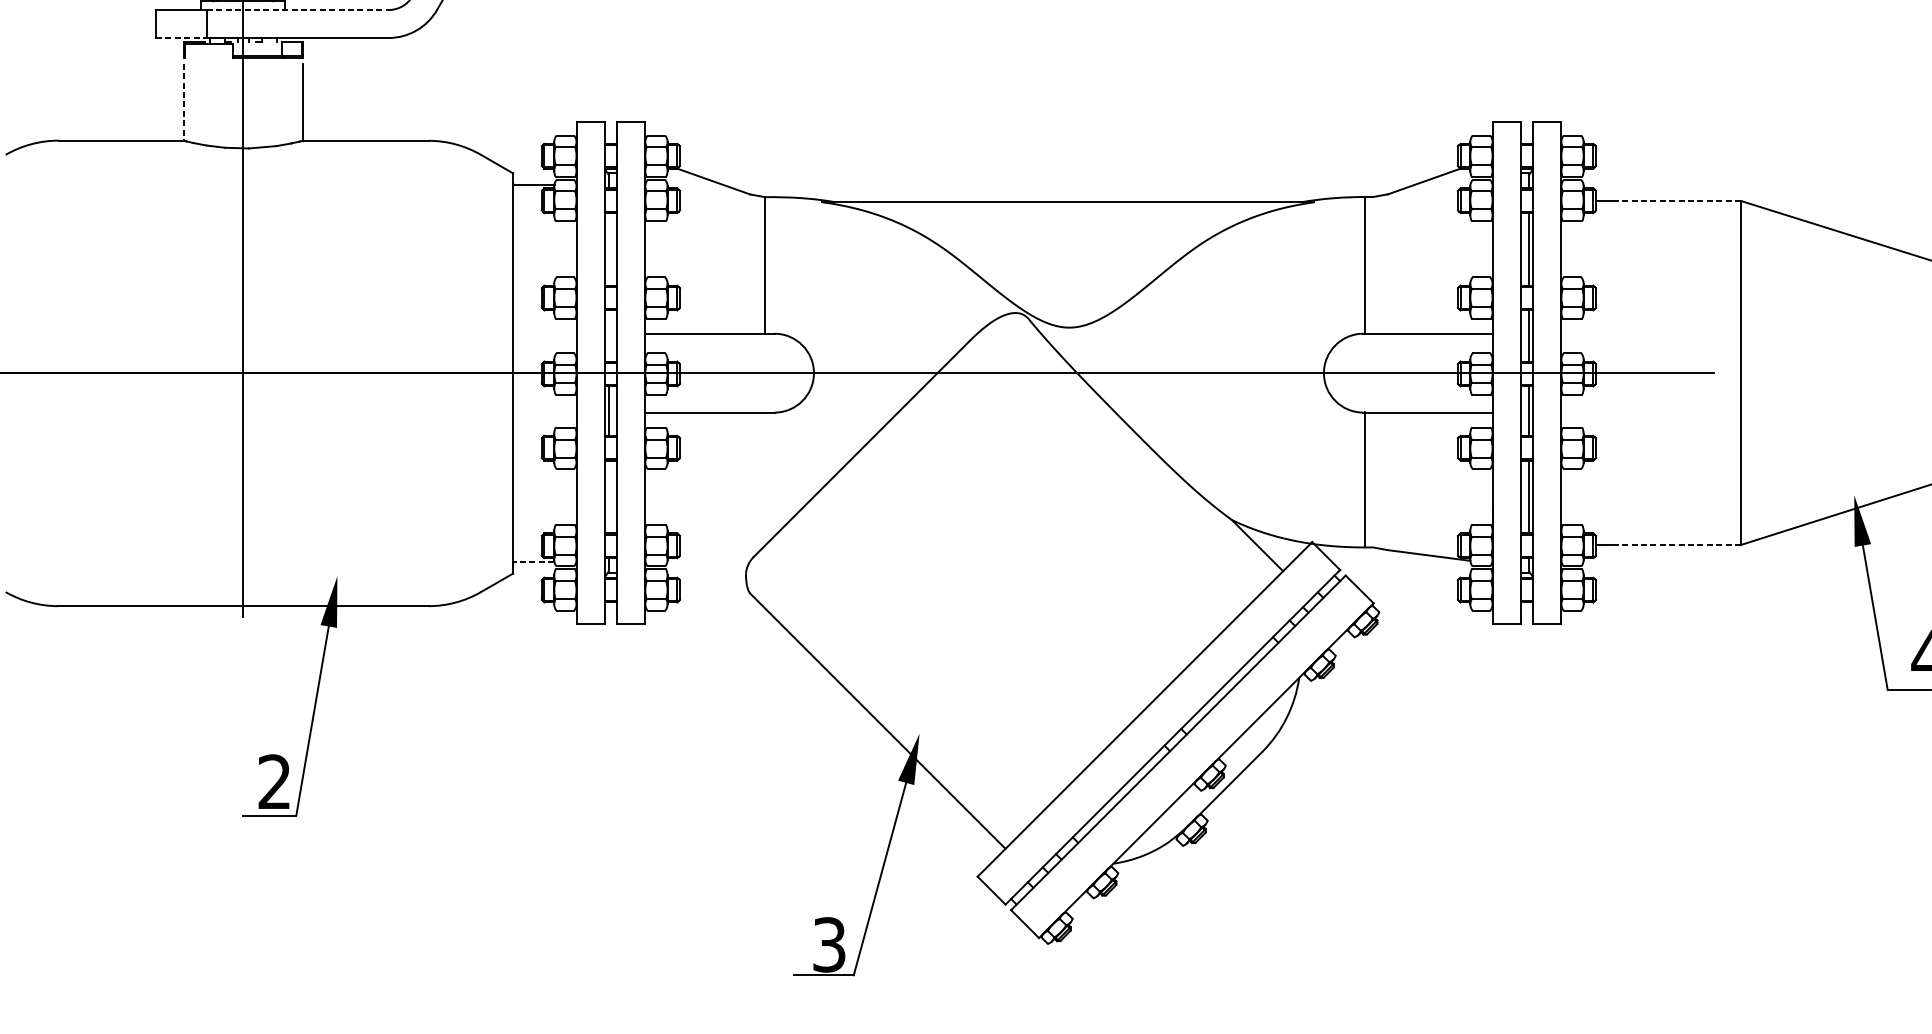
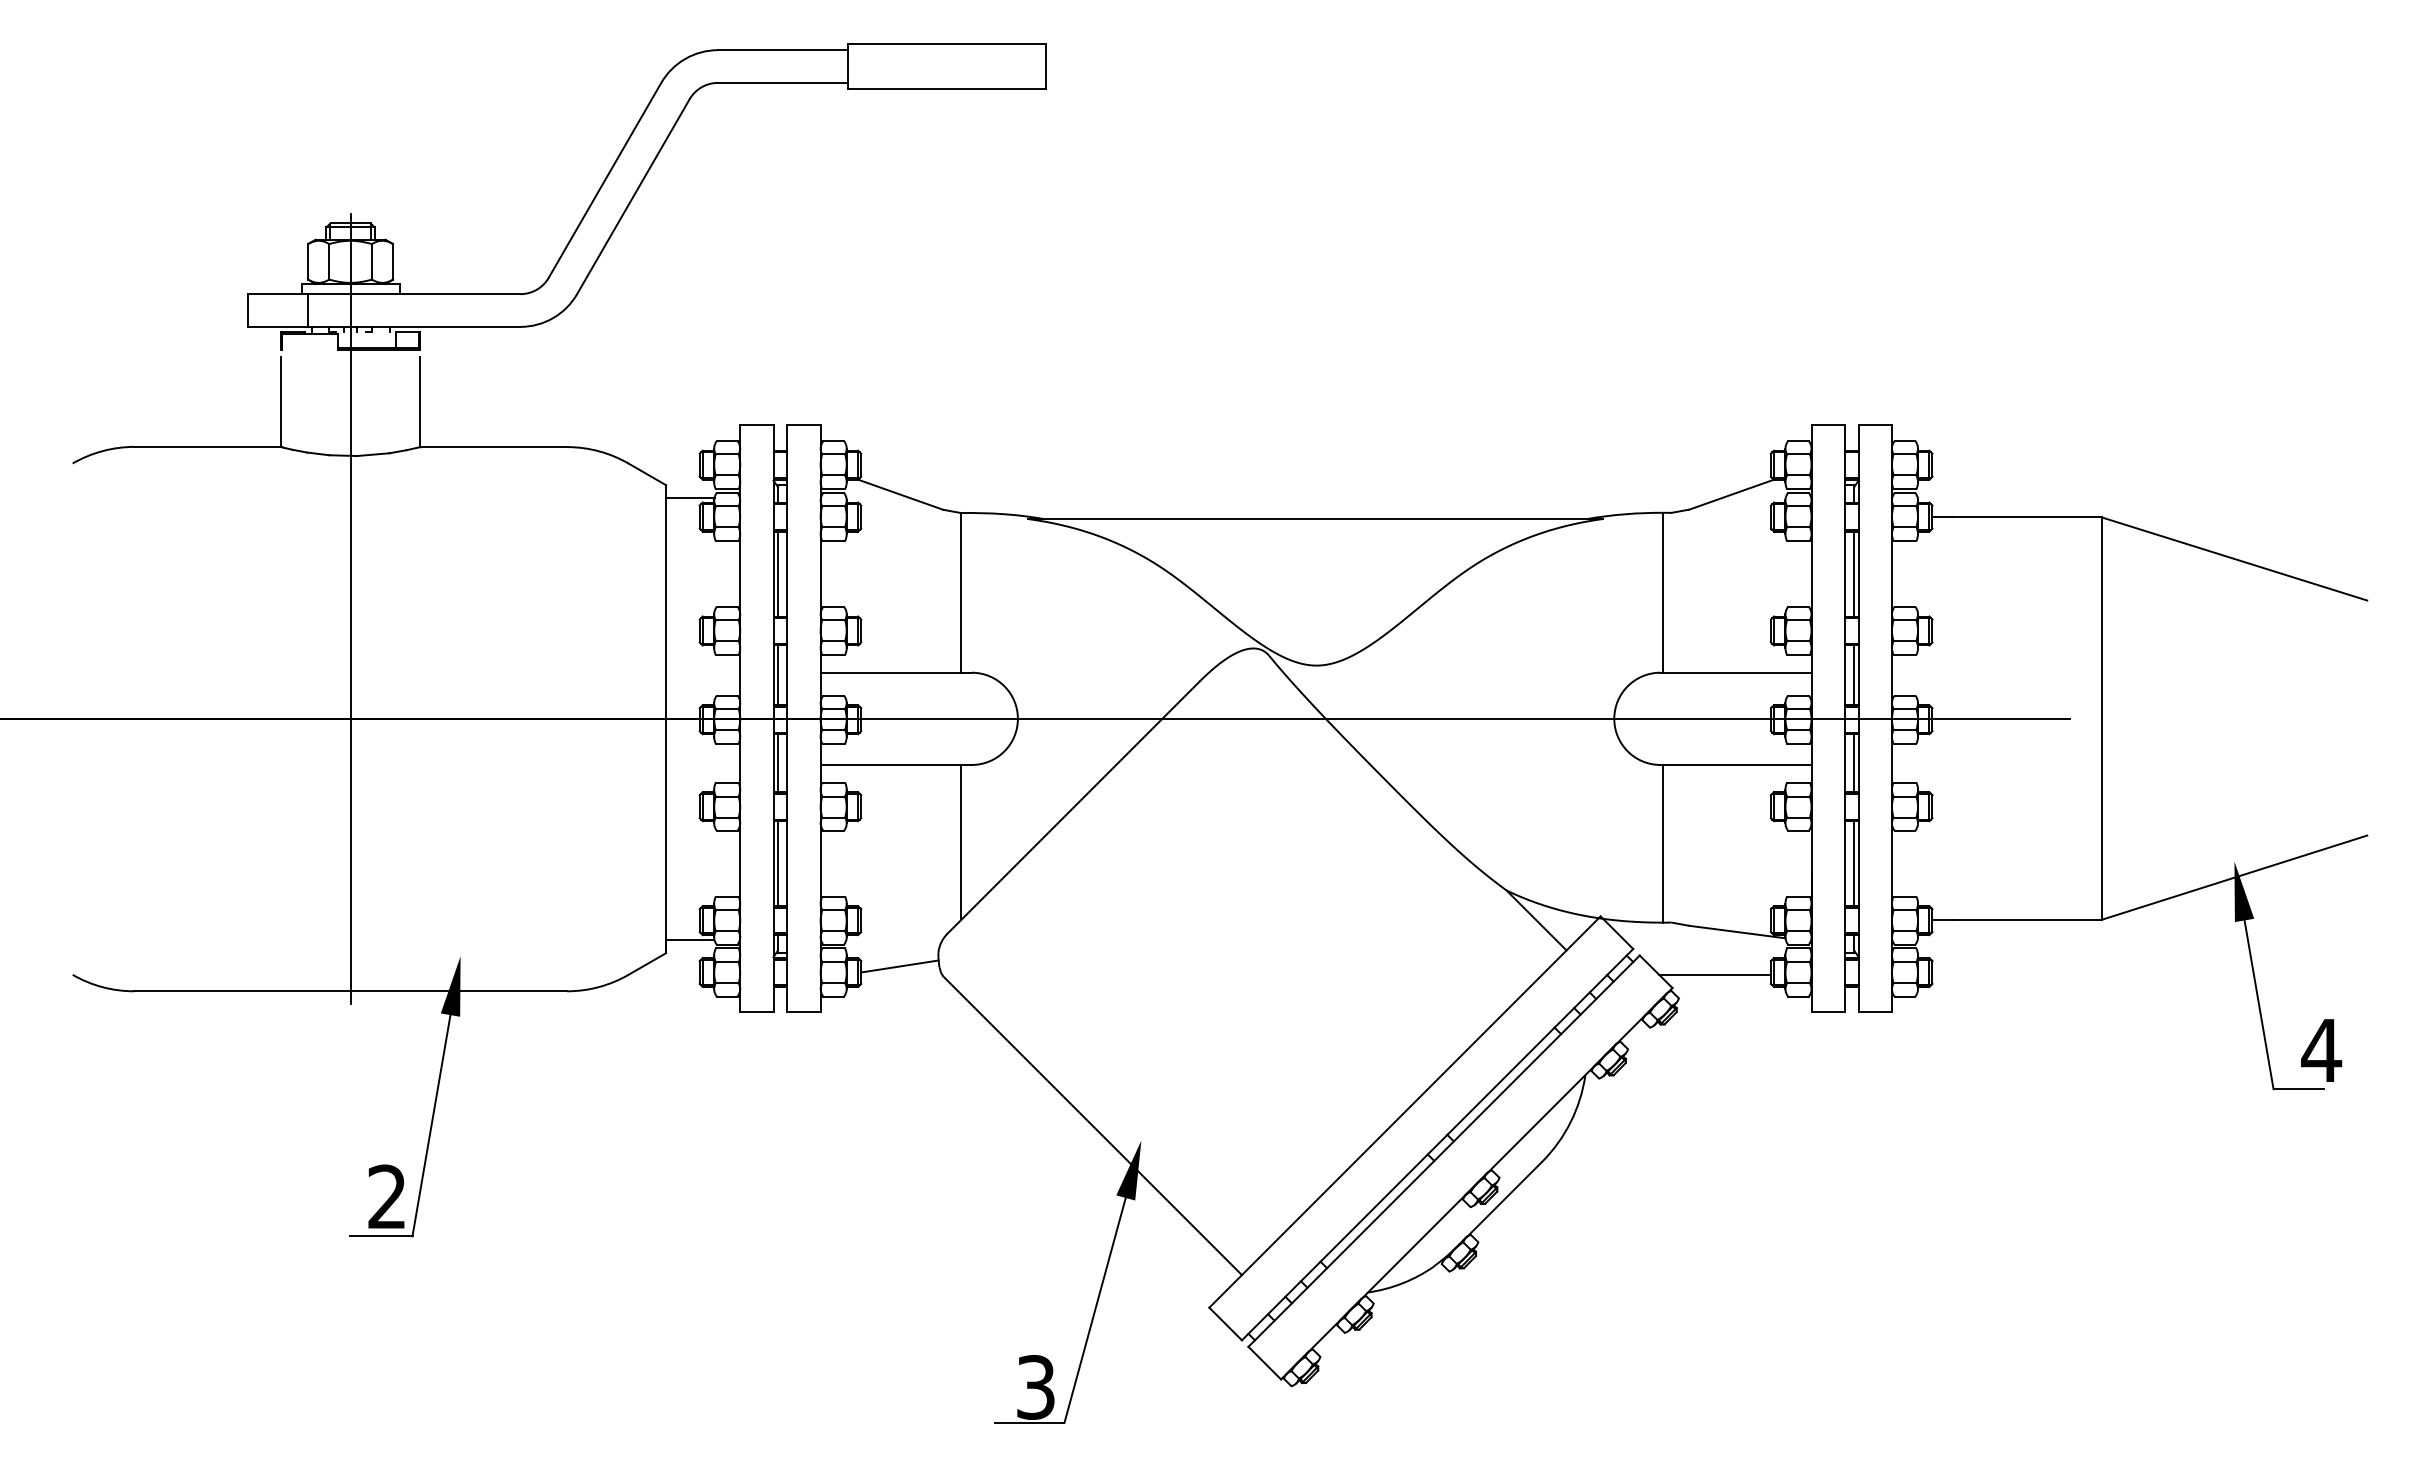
line: (298, 10) -> (414, 294), dashed -> solid
line: (181, 37) -> (278, 326), dashed -> solid
line: (184, 102) -> (281, 402), dashed -> solid
line: (1677, 201) -> (2027, 517), dashed -> solid
line: (609, 248) -> (778, 573), added
line: (609, 336) -> (778, 675), added
line: (765, 478) -> (961, 842), added
line: (609, 496) -> (778, 863), added
line: (1677, 544) -> (2027, 919), dashed -> solid
line: (534, 562) -> (690, 940), dashed -> solid
line: (712, 584) -> (899, 966), added
line: (1410, 591) -> (1715, 974), added

